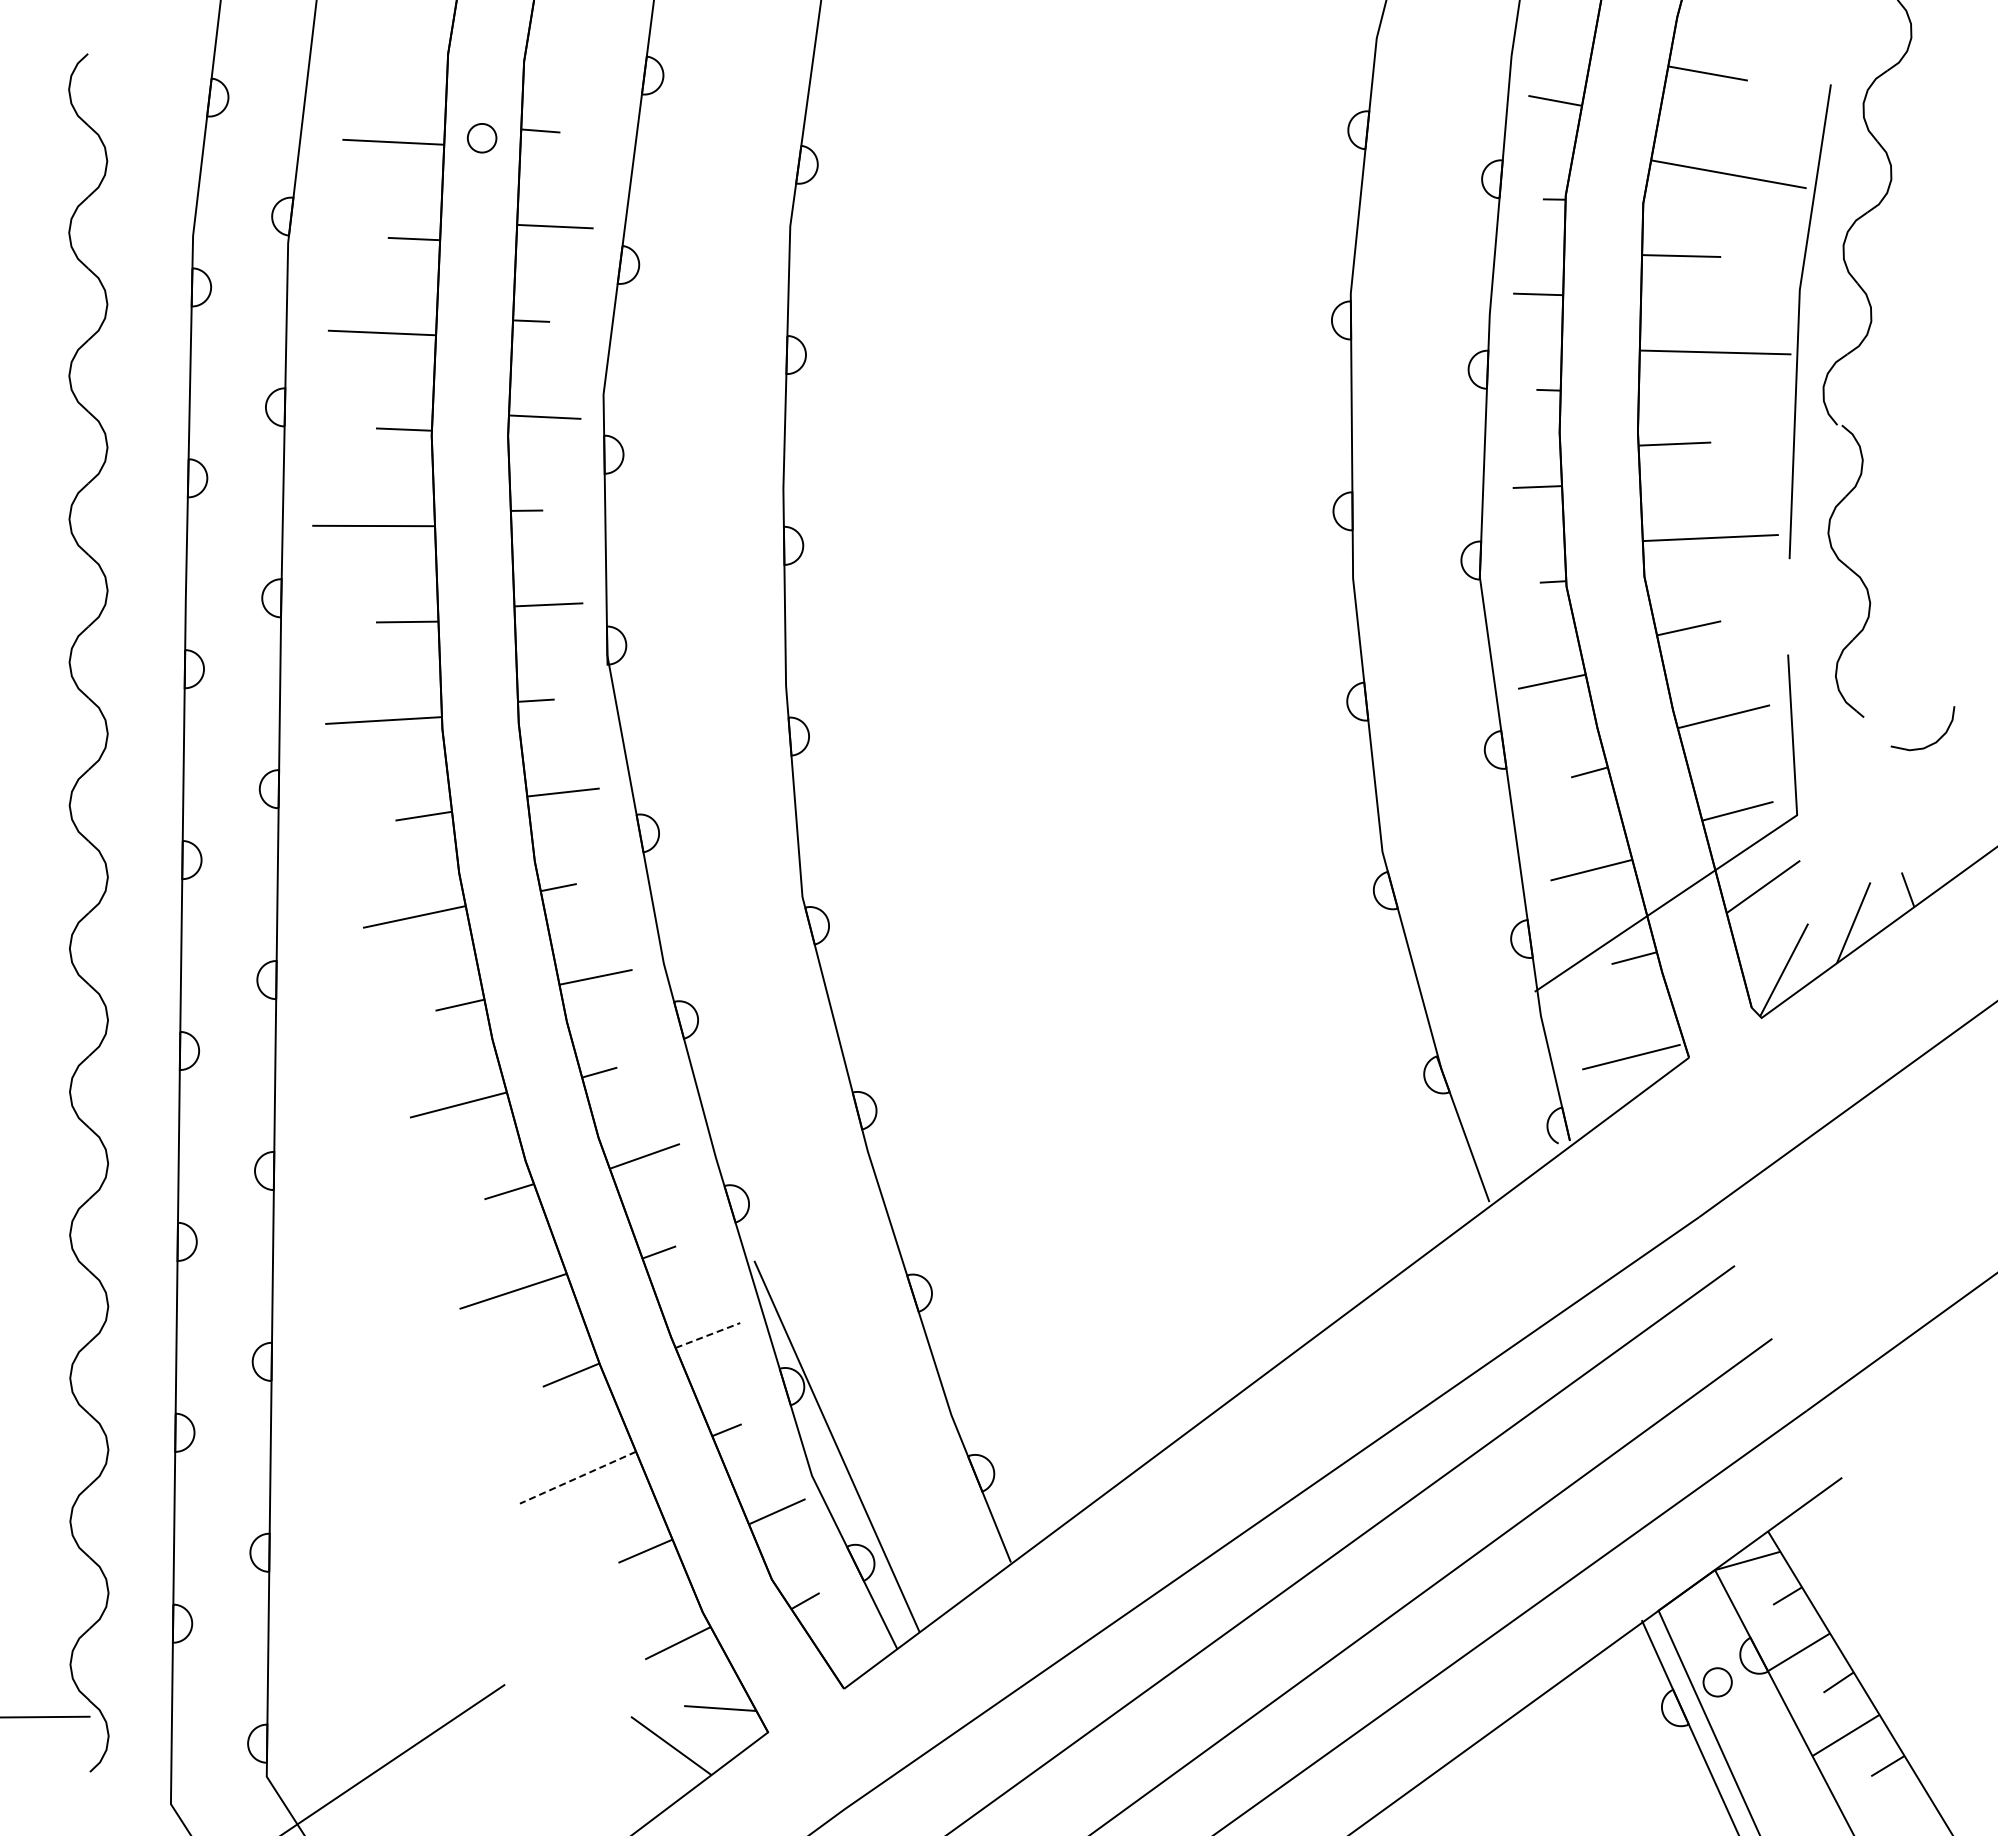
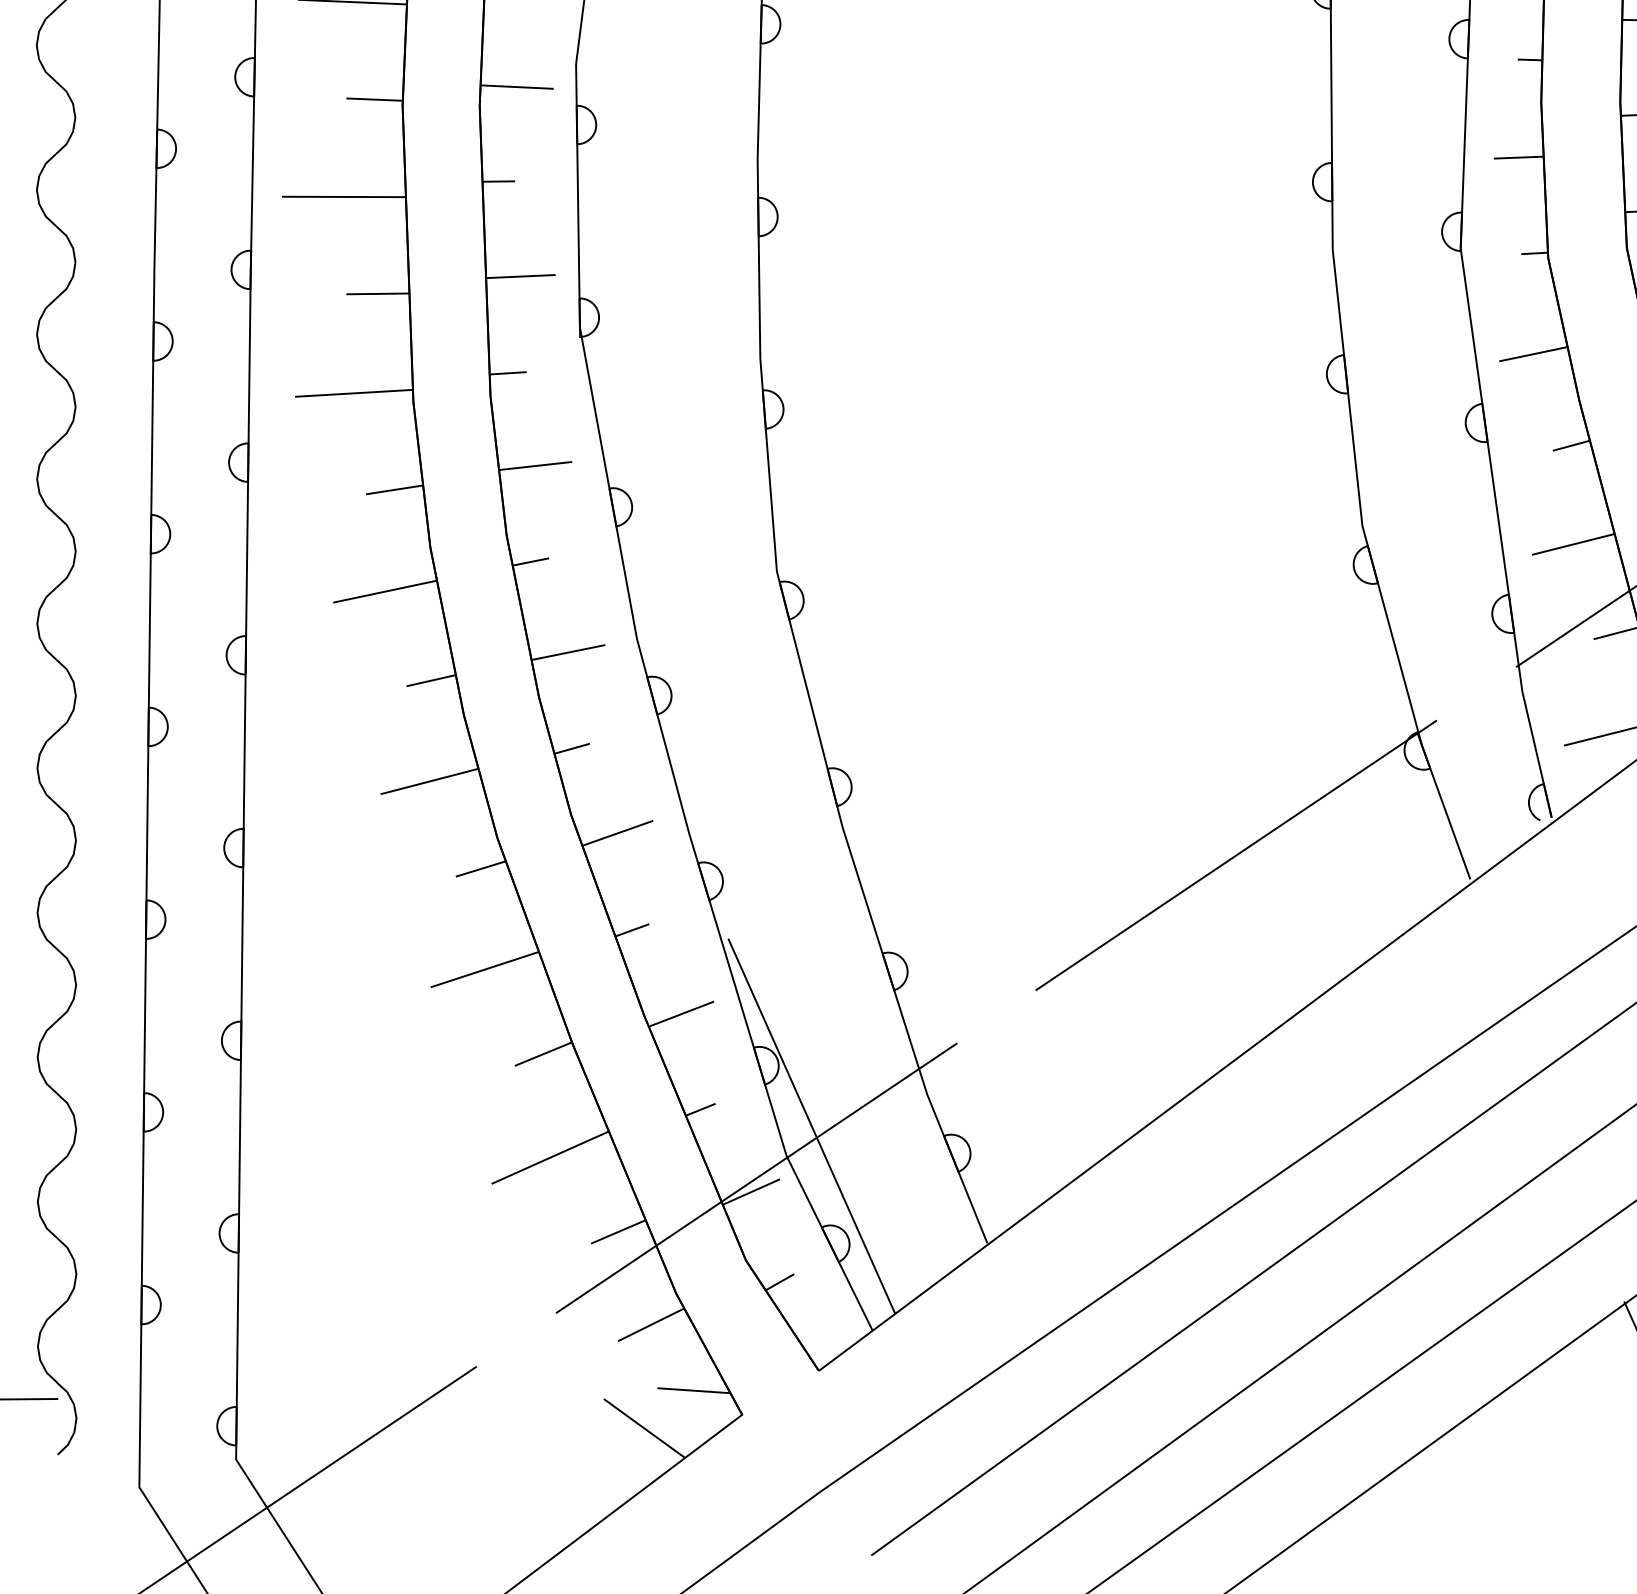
line: (1257, 1178) -> (1236, 855), added
line: (707, 1335) -> (681, 1014), dashed -> solid
line: (577, 1477) -> (549, 1157), dashed -> solid
line: (782, 1497) -> (756, 1177), added

